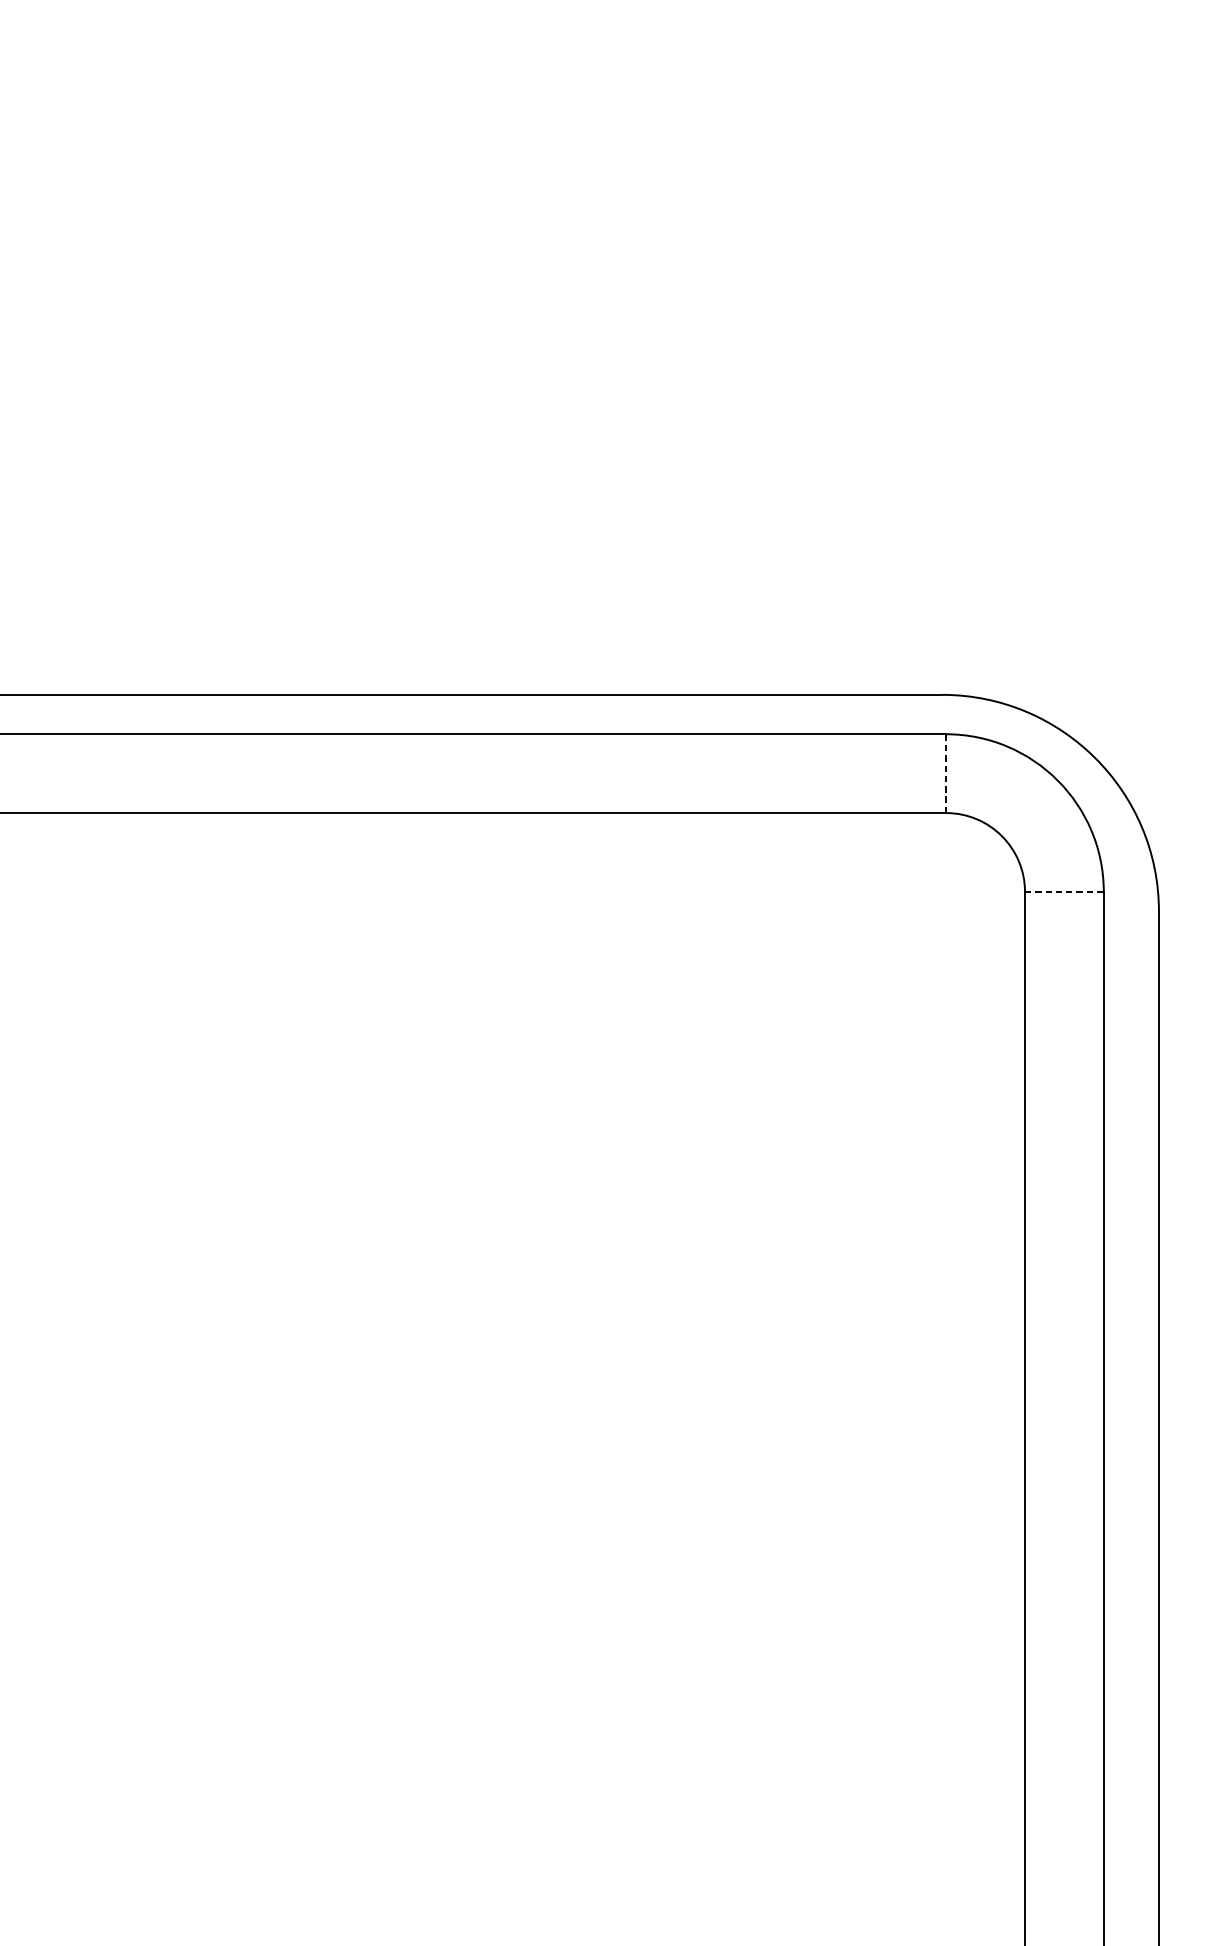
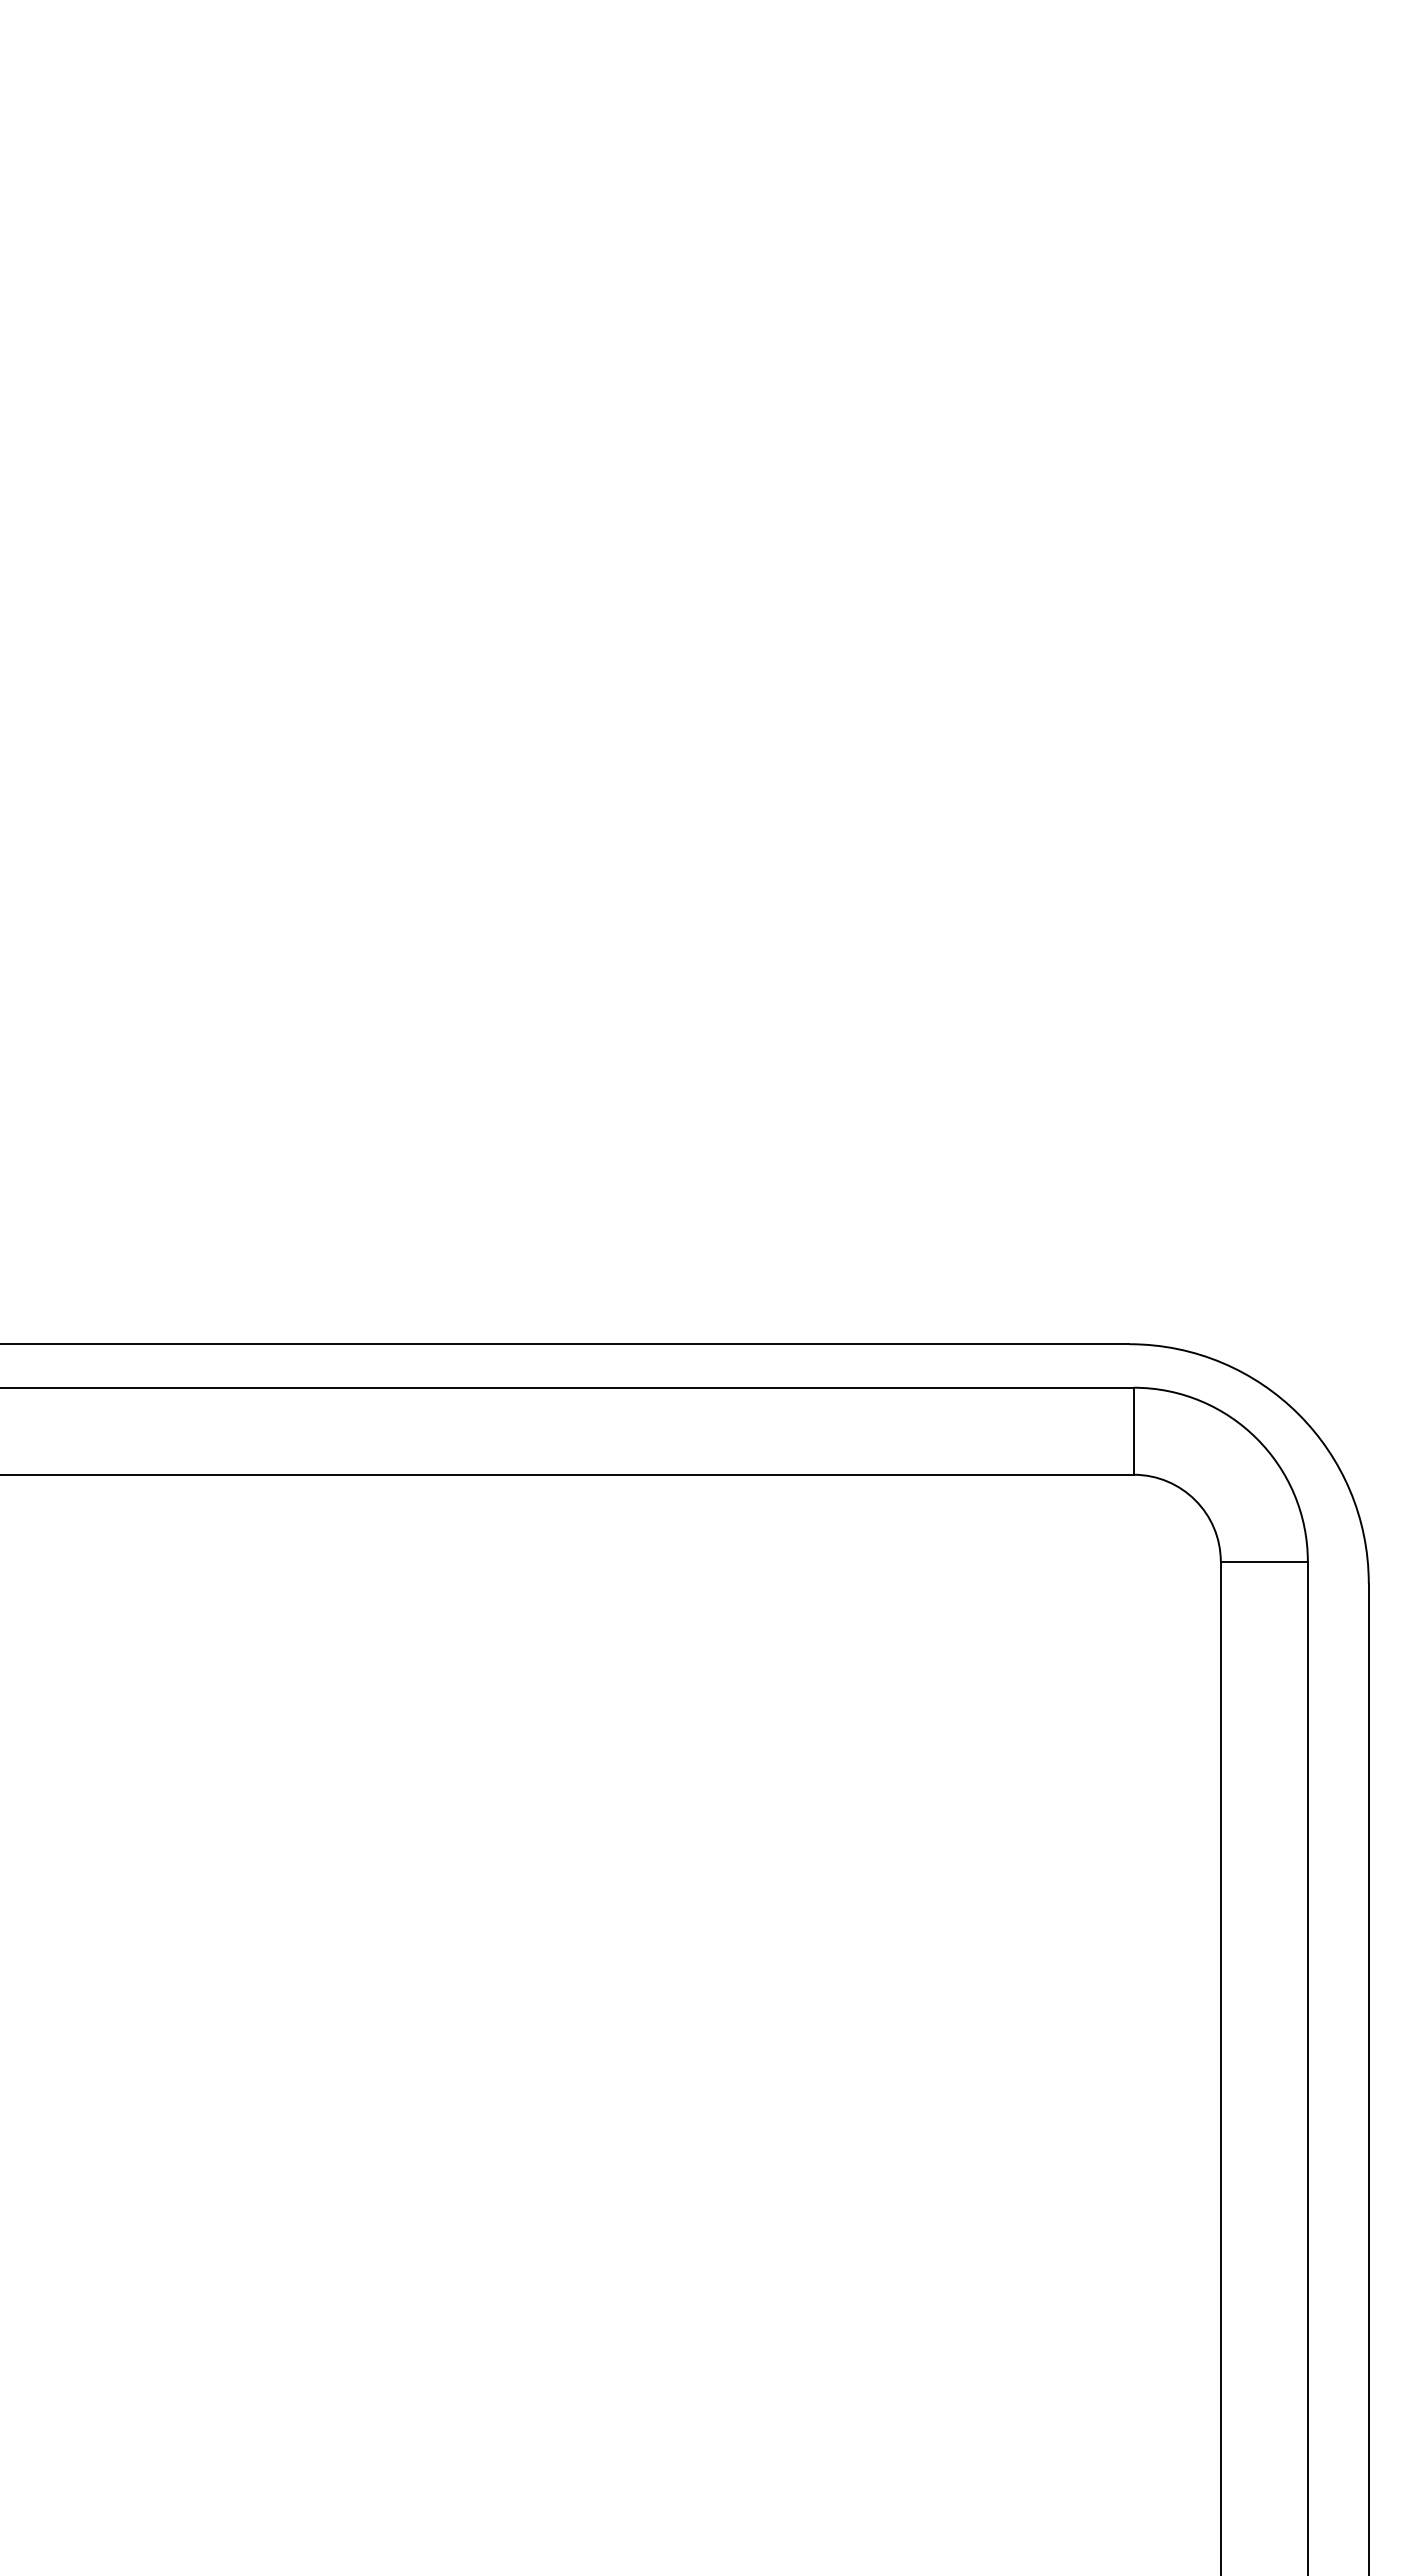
line: (945, 773) -> (1133, 1431), dashed -> solid
line: (1064, 891) -> (1264, 1561), dashed -> solid

